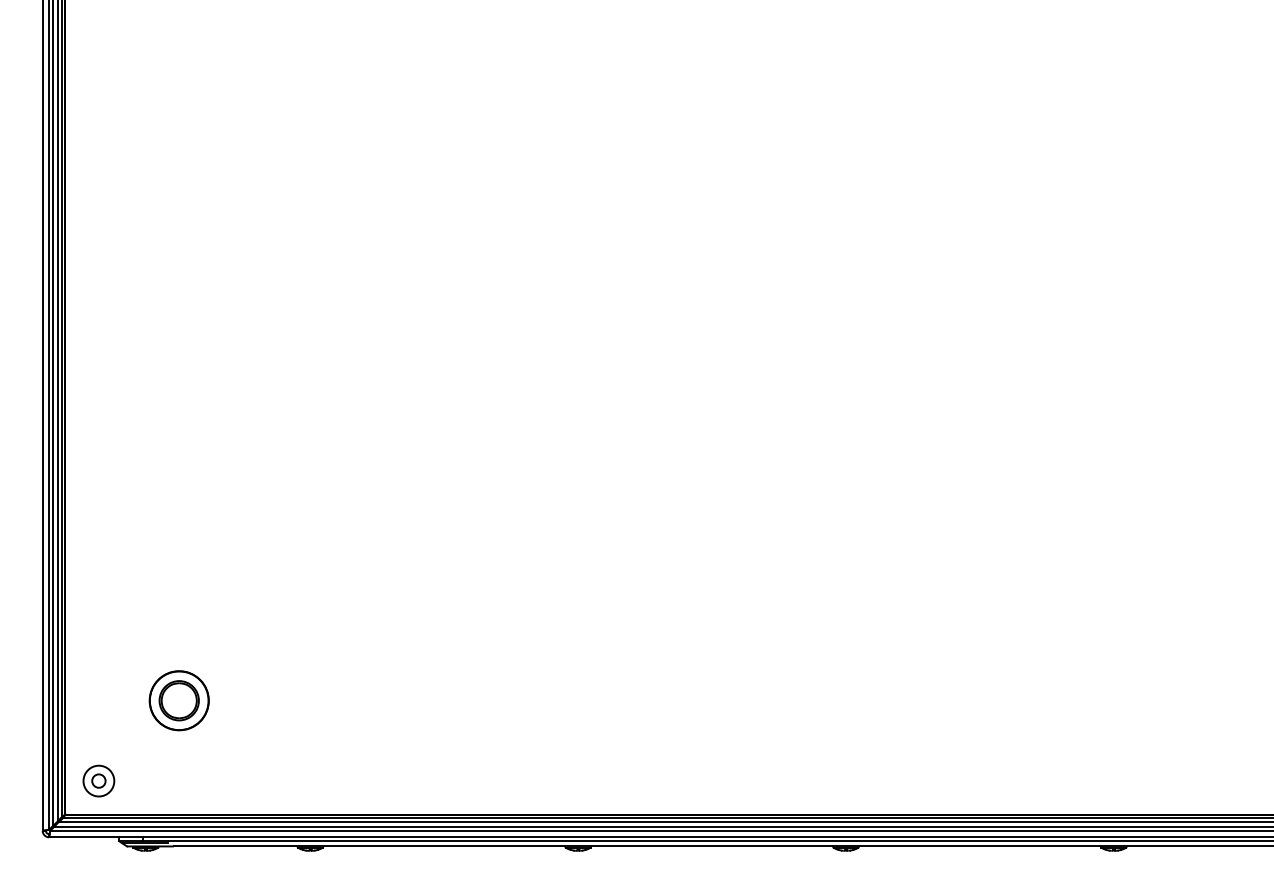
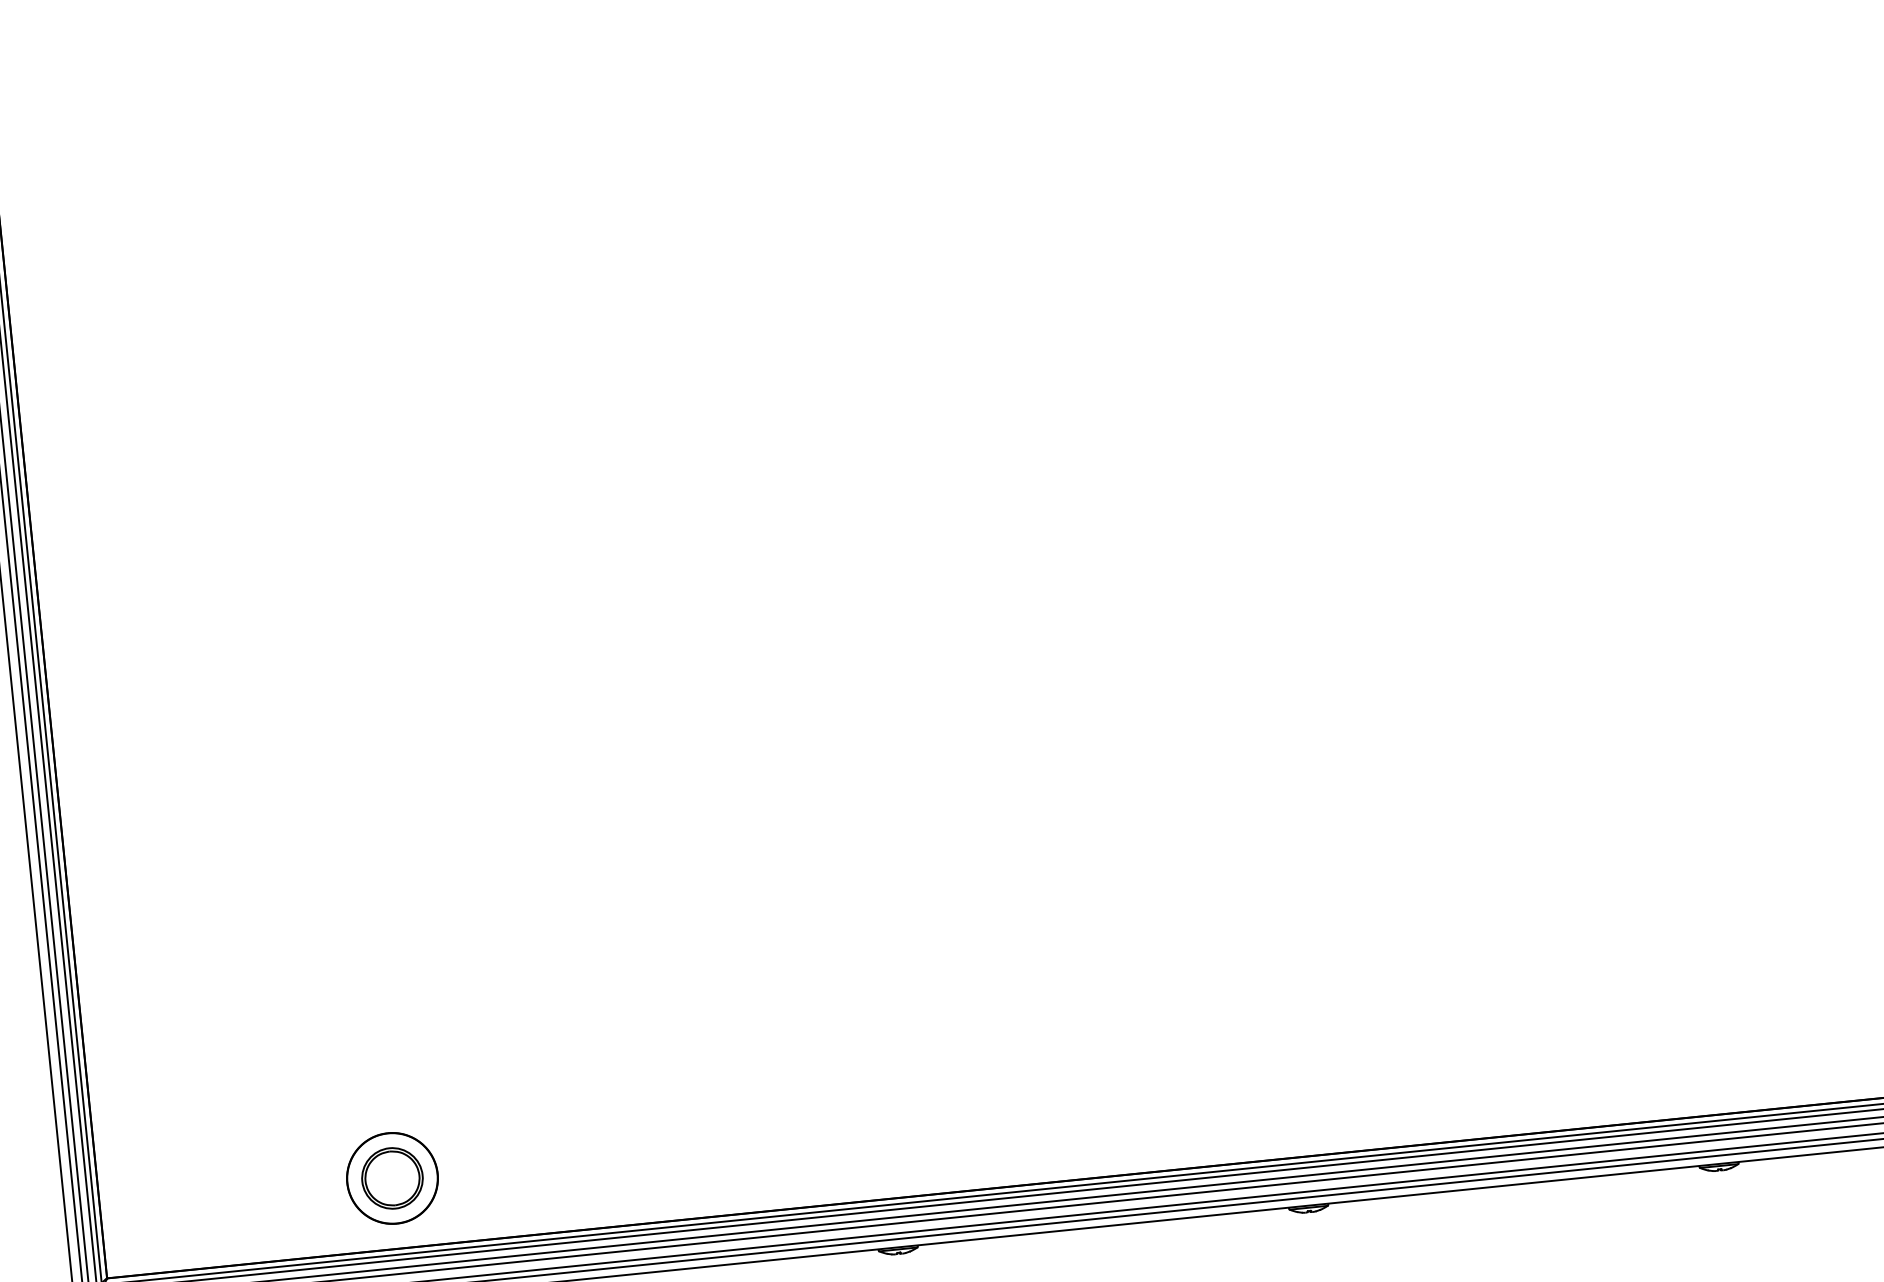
part: (178, 700) -> (391, 1178), moved
part: (98, 780) -> (152, 1220), removed

